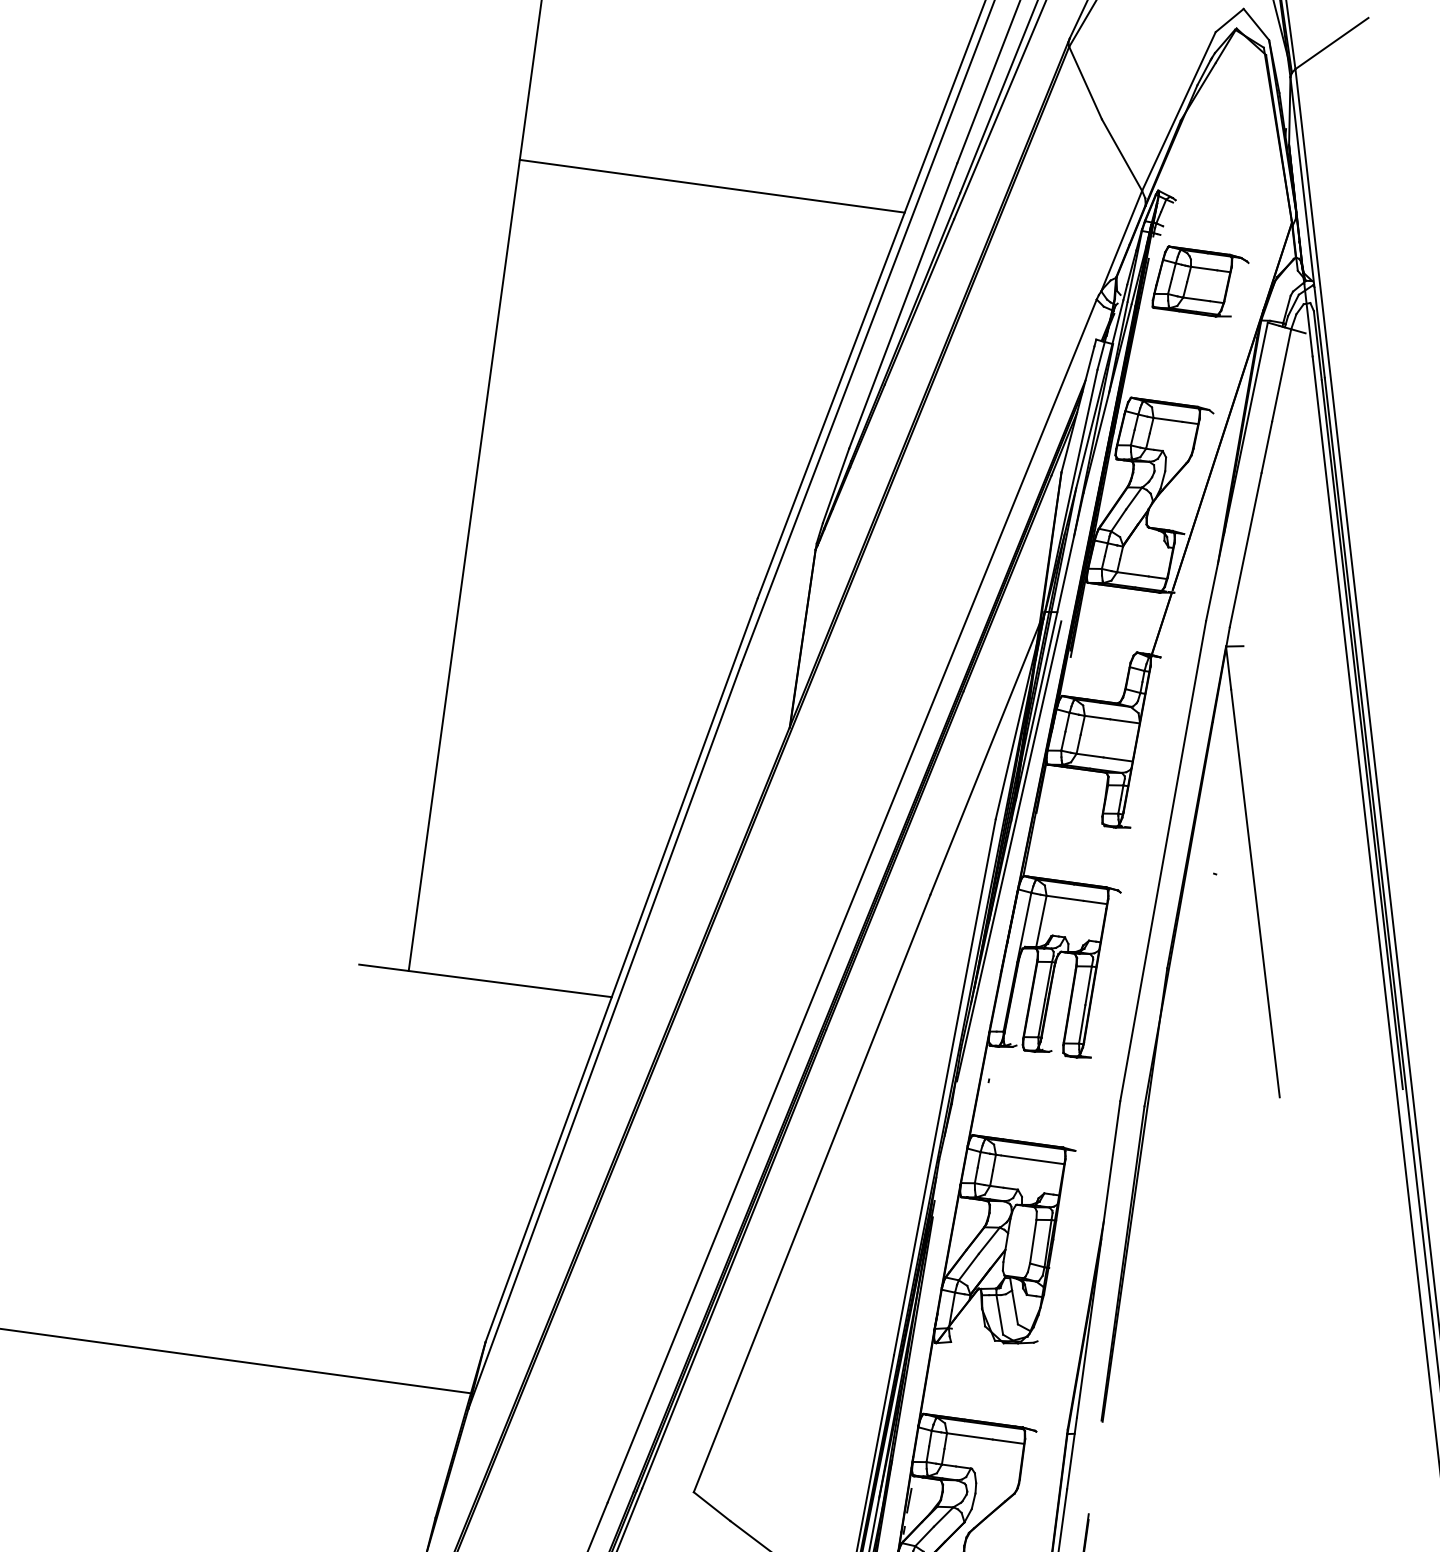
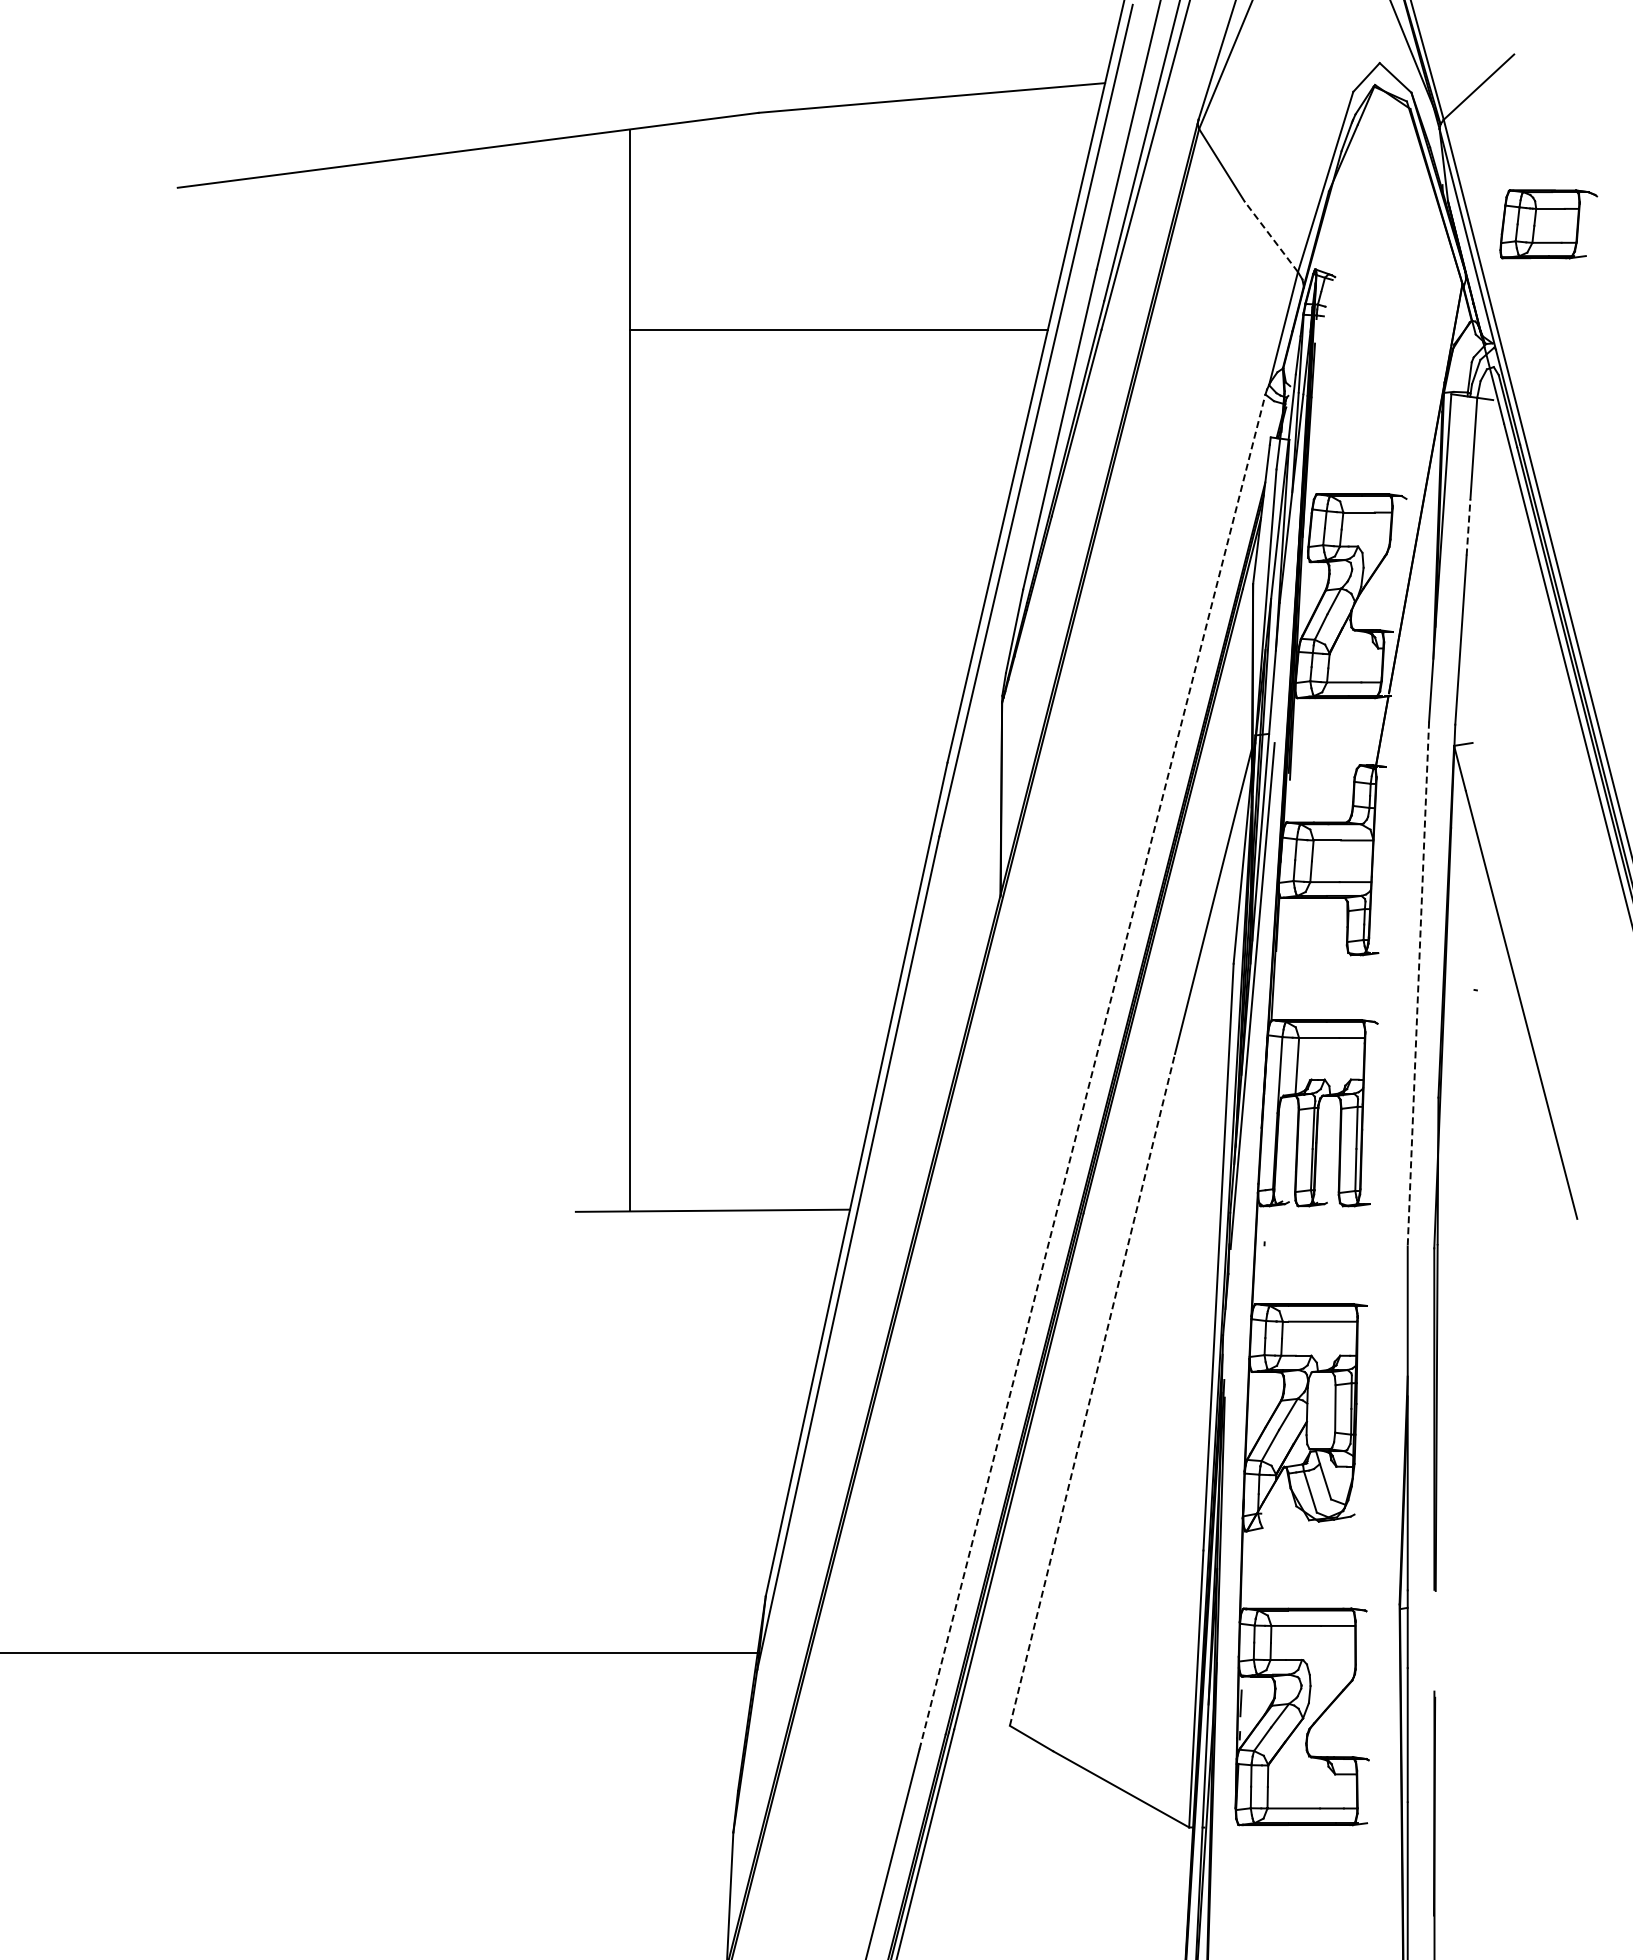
line: (1122, 154) -> (1271, 236), solid -> dashed
part: (1200, 282) -> (1548, 224), moved
line: (1266, 446) -> (1468, 526), solid -> dashed
line: (1163, 861) -> (1418, 984), solid -> dashed
line: (852, 900) -> (1092, 1071), solid -> dashed
line: (812, 1193) -> (1092, 1389), solid -> dashed

